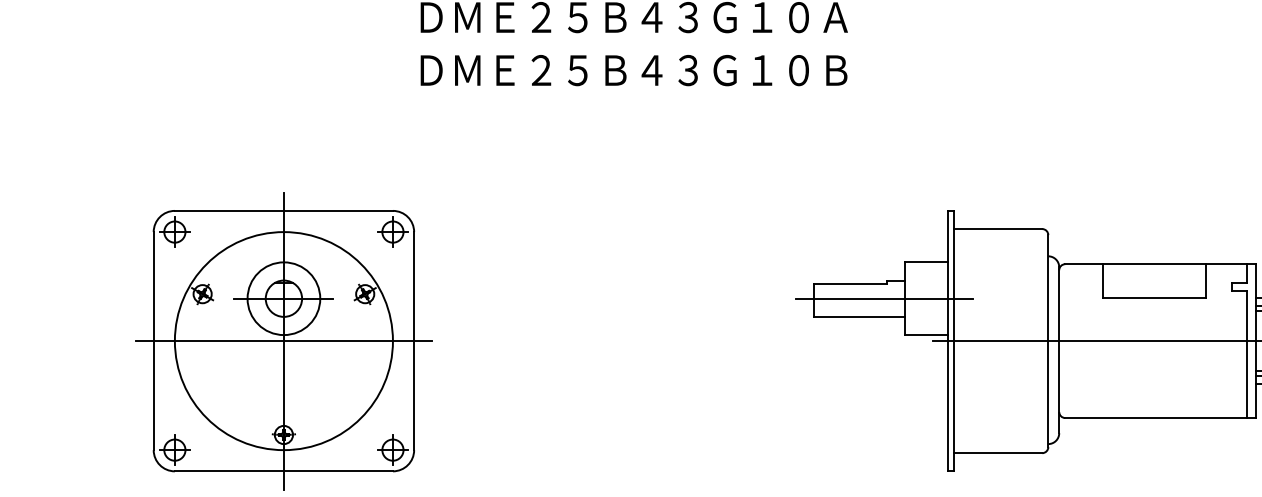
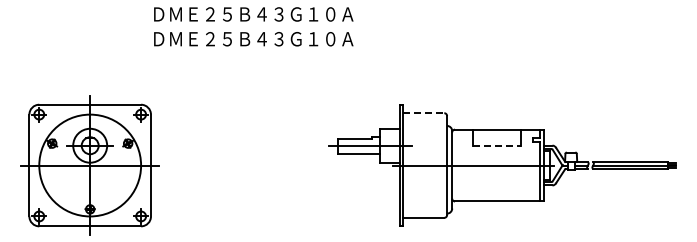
text: (834, 71) -> (347, 39), ＤＭＥ２５Ｂ４３Ｇ１０Ｂ -> ＤＭＥ２５Ｂ４３Ｇ１０Ａ
line: (997, 229) -> (423, 113), solid -> dashed
line: (1156, 298) -> (497, 145), solid -> dashed

